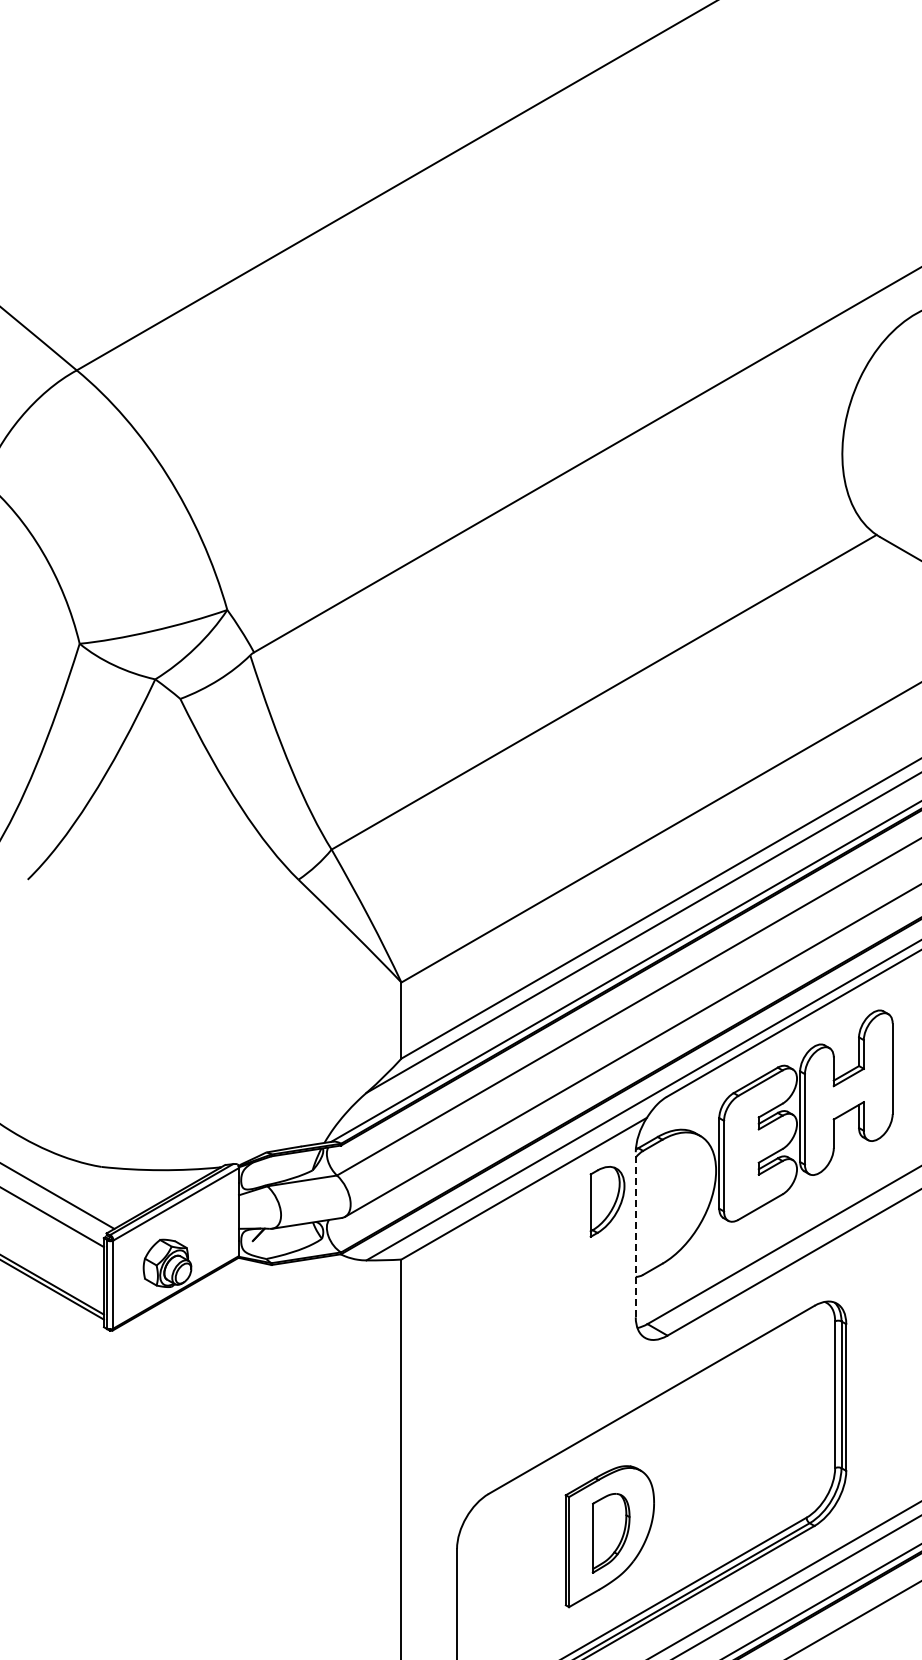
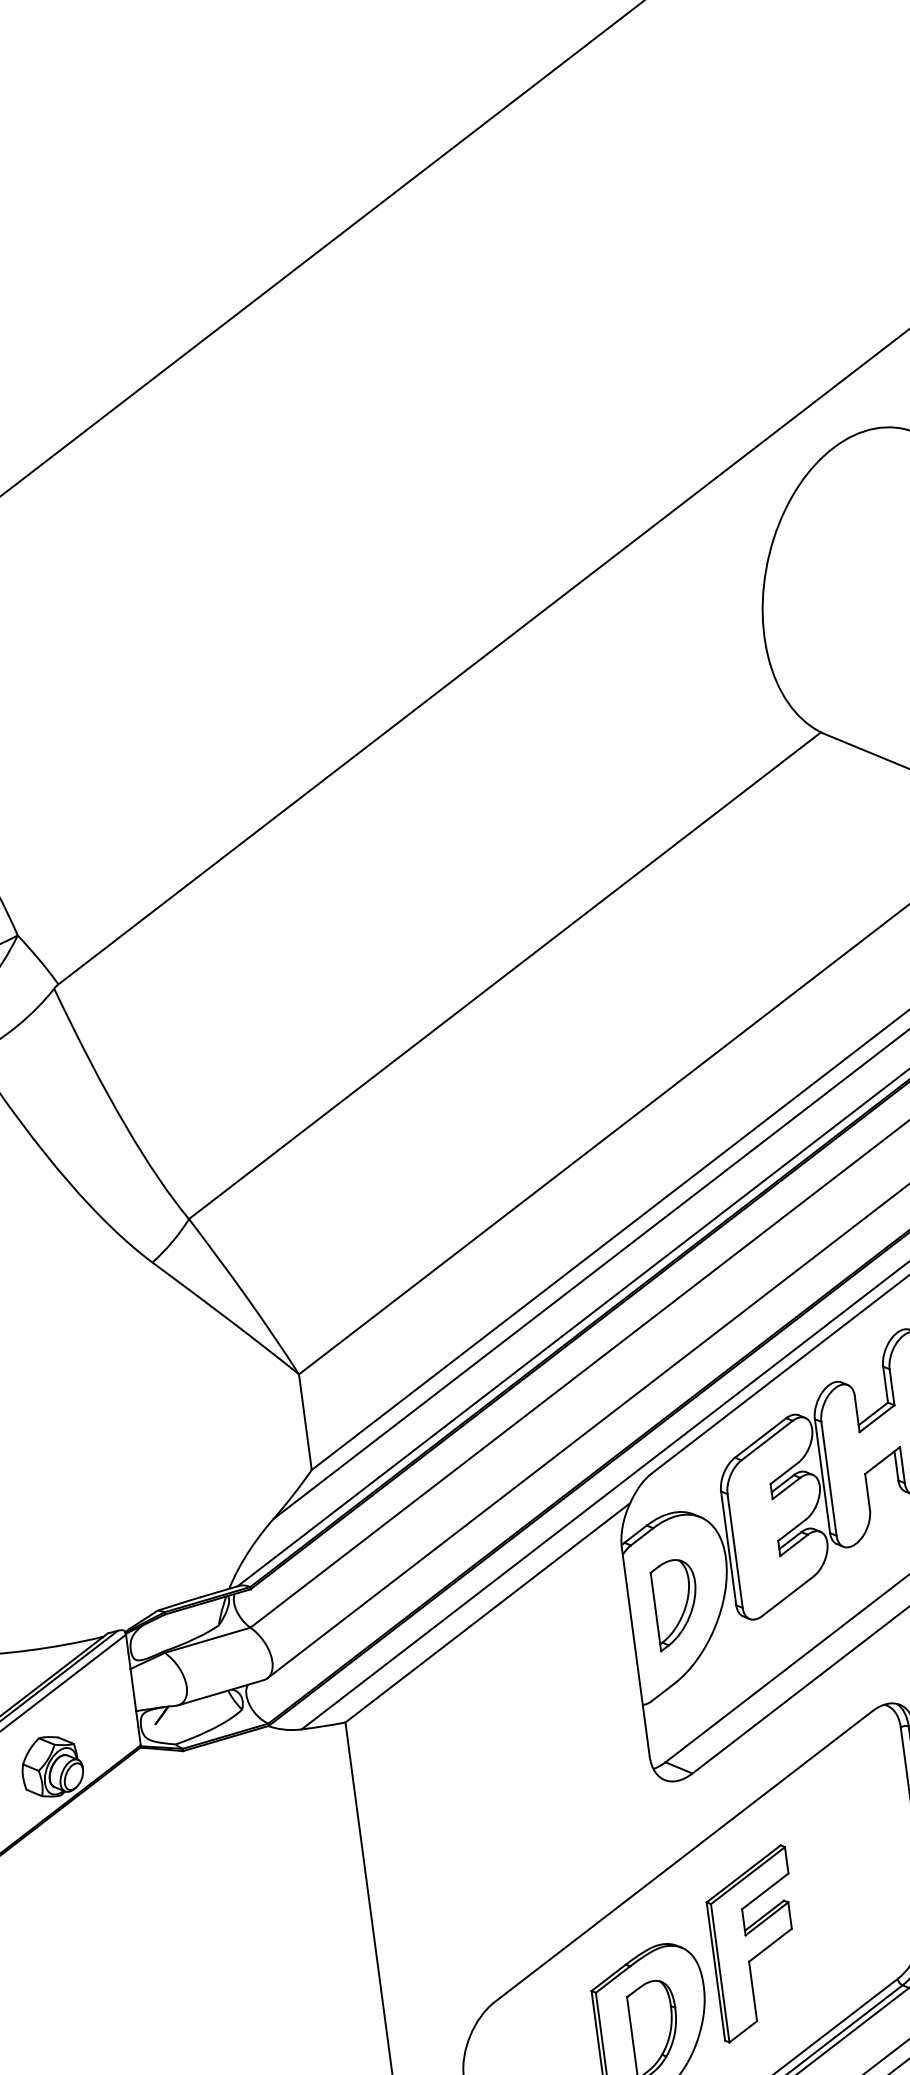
part: (607, 1201) -> (676, 1604), moved
line: (635, 1234) -> (635, 1651), dashed -> solid
part: (698, 1475) -> (754, 1944), added

